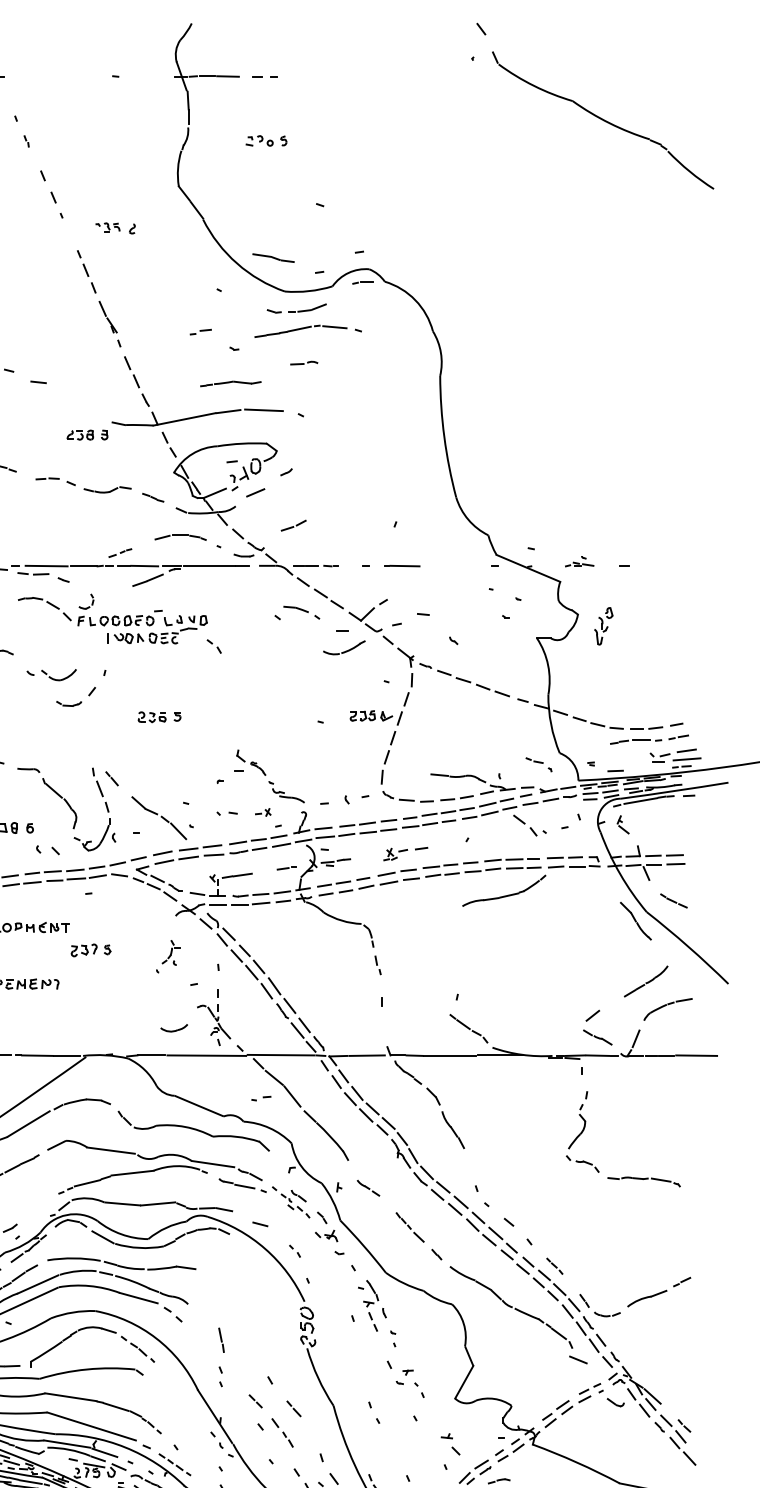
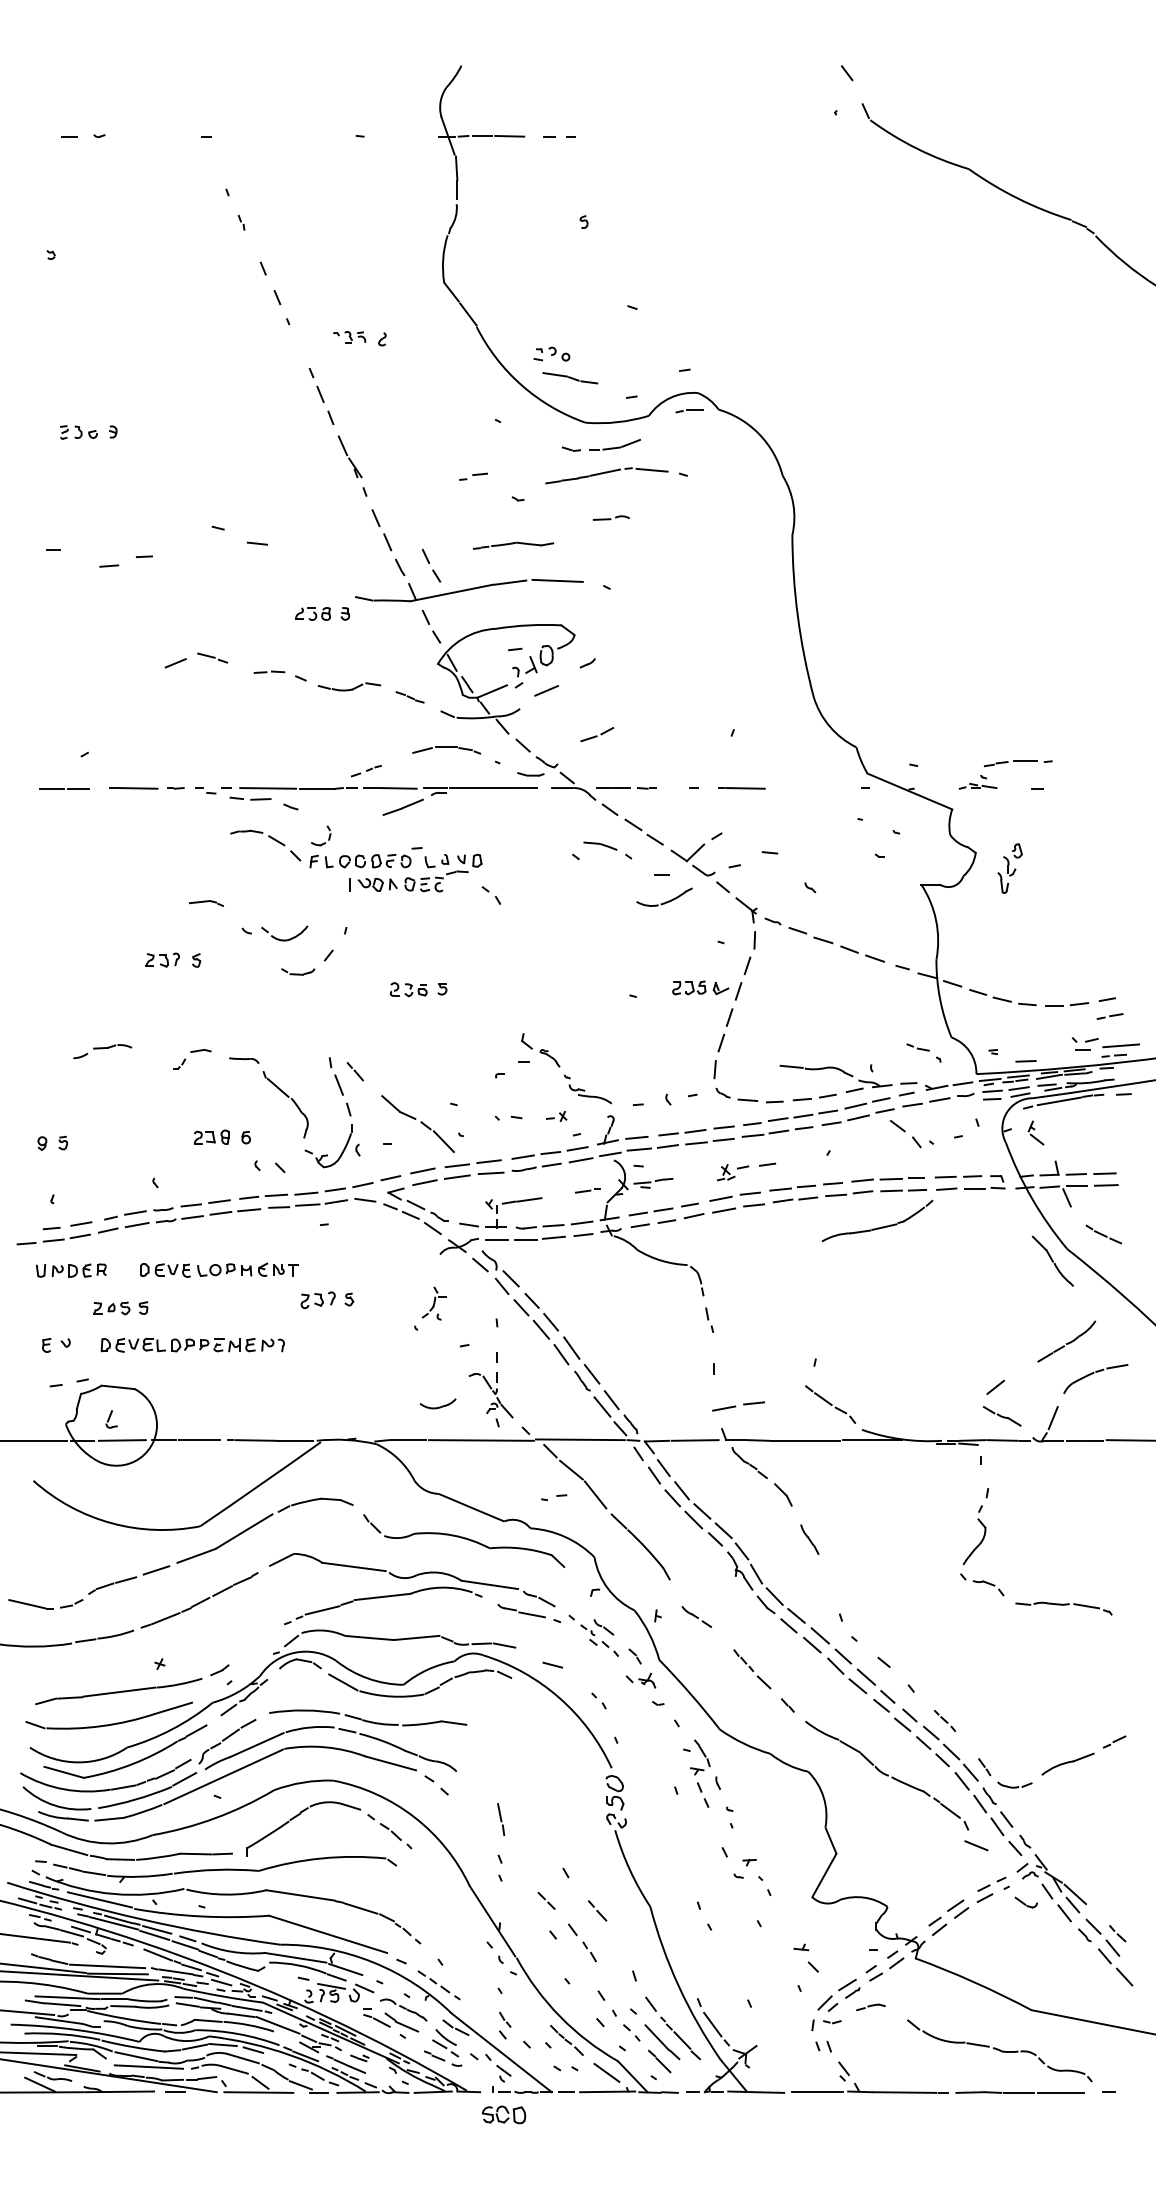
part: (259, 140) -> (551, 353), moved
part: (169, 398) -> (431, 565), added
part: (635, 741) -> (1017, 763), moved
line: (686, 750) -> (1120, 1034), removed
part: (399, 1030) -> (738, 1406), added
part: (453, 1130) -> (809, 1539), size x0.6

